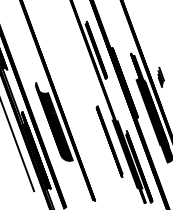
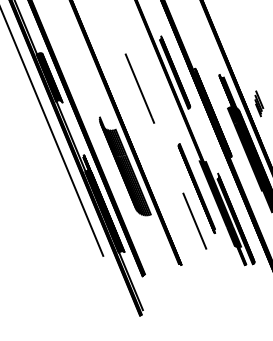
line: (68, 61) -> (139, 88), added
line: (106, 166) -> (194, 220), added

